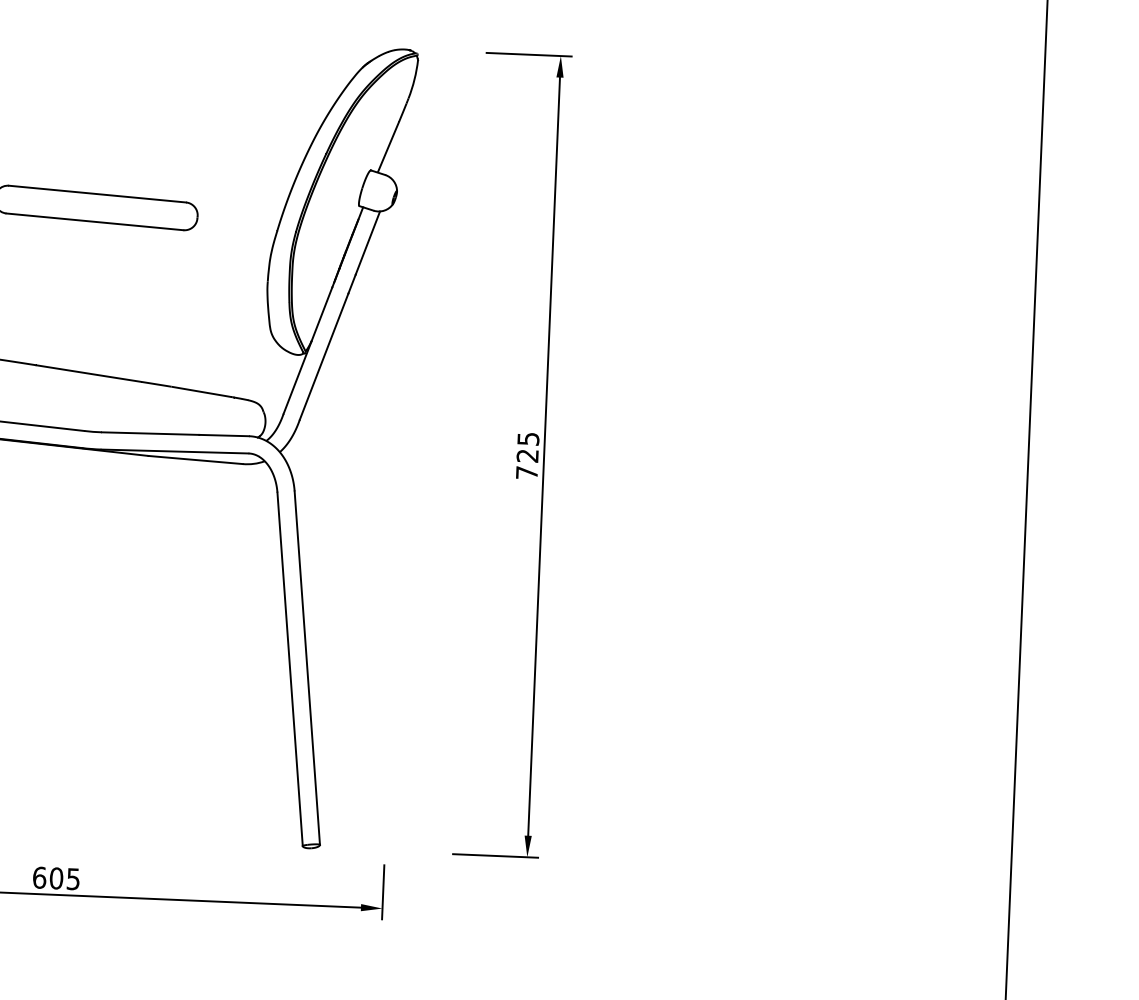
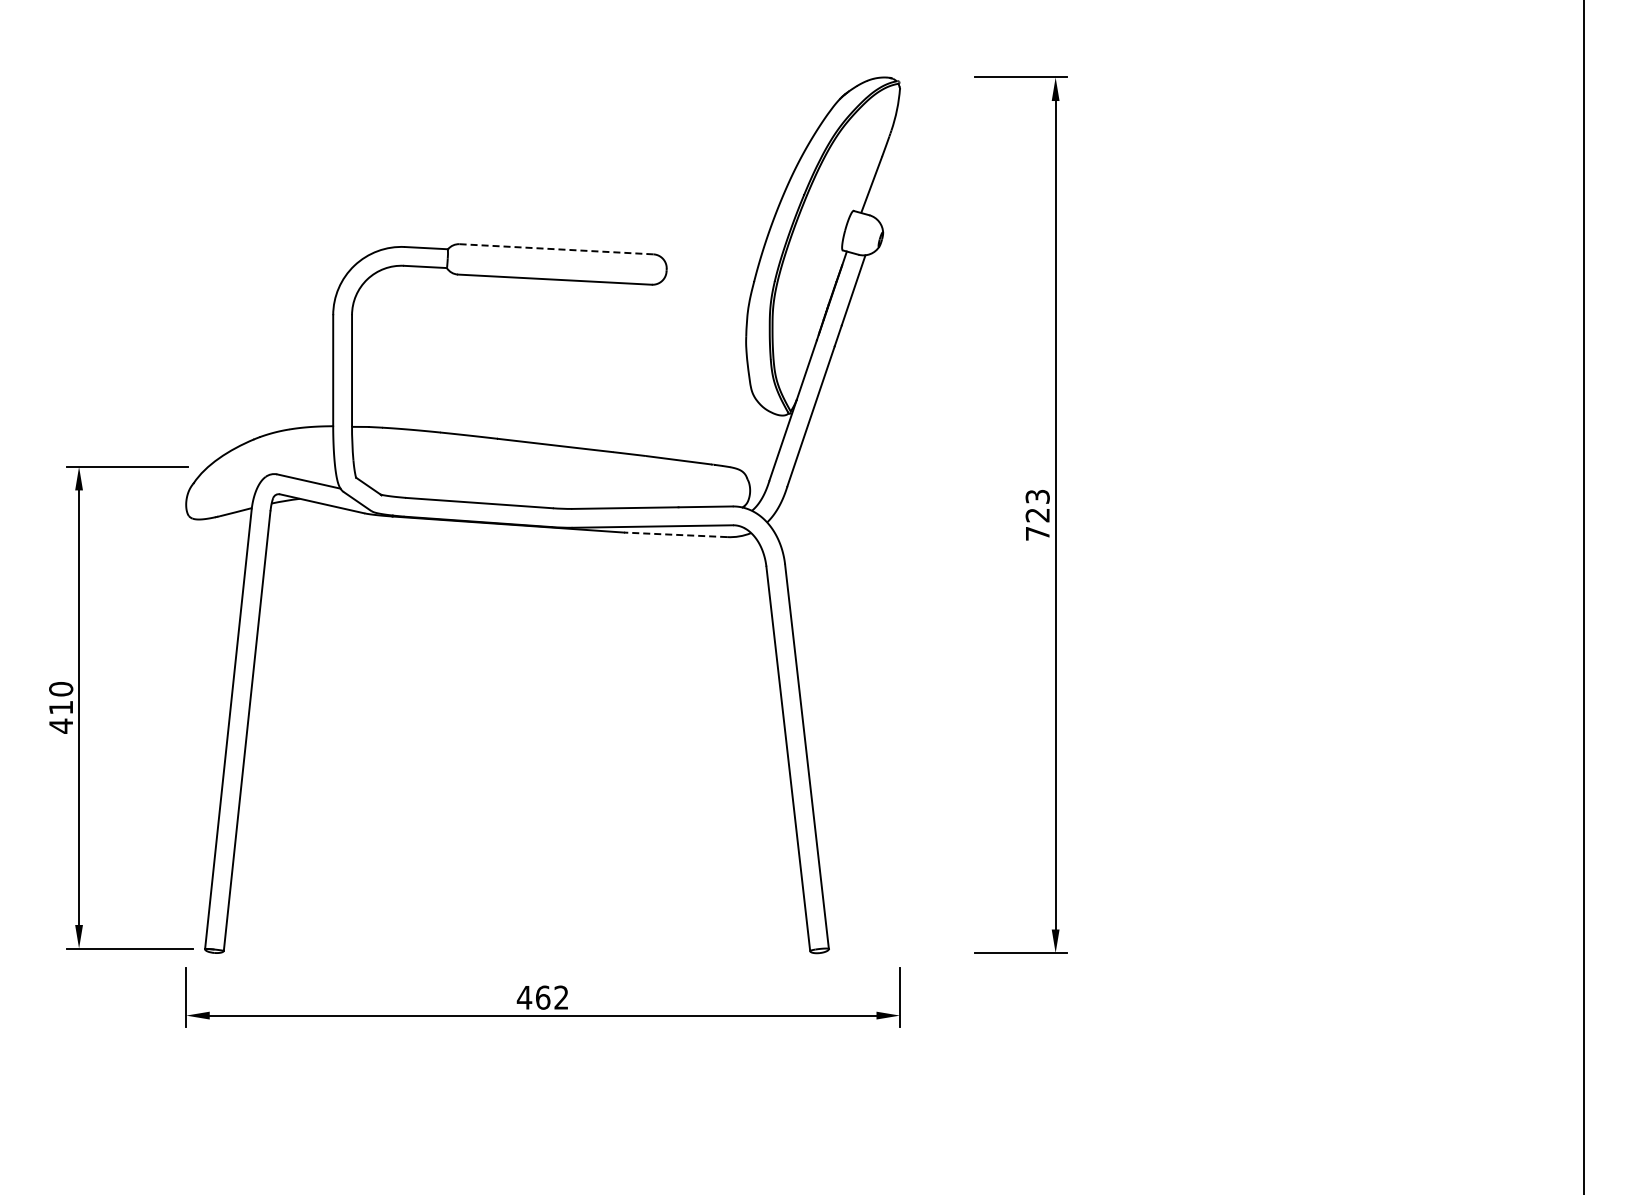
line: (98, 194) -> (557, 249), solid -> dashed
text: (528, 438) -> (1037, 496), 725 -> 723
line: (195, 459) -> (675, 534), solid -> dashed
text: (56, 878) -> (542, 997), 605 -> 462

